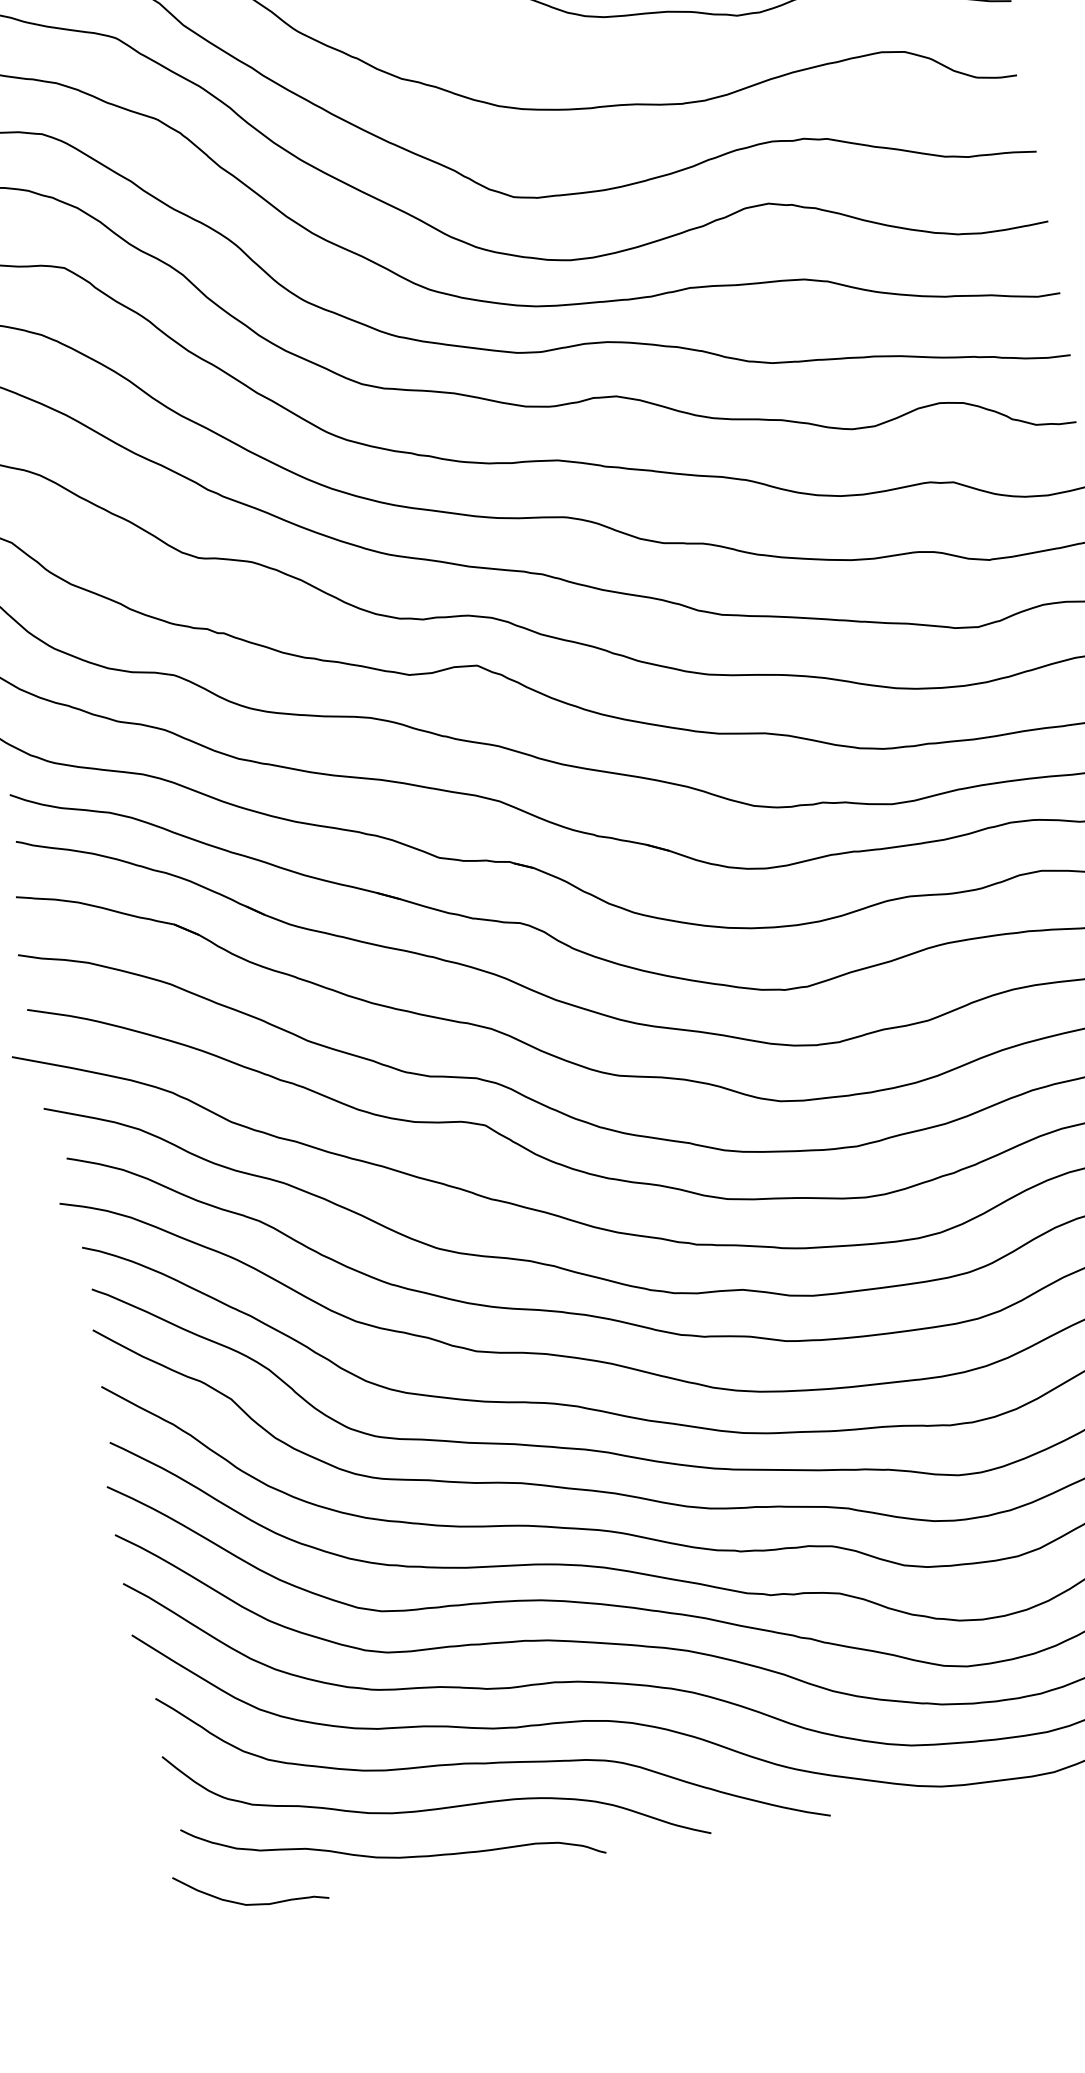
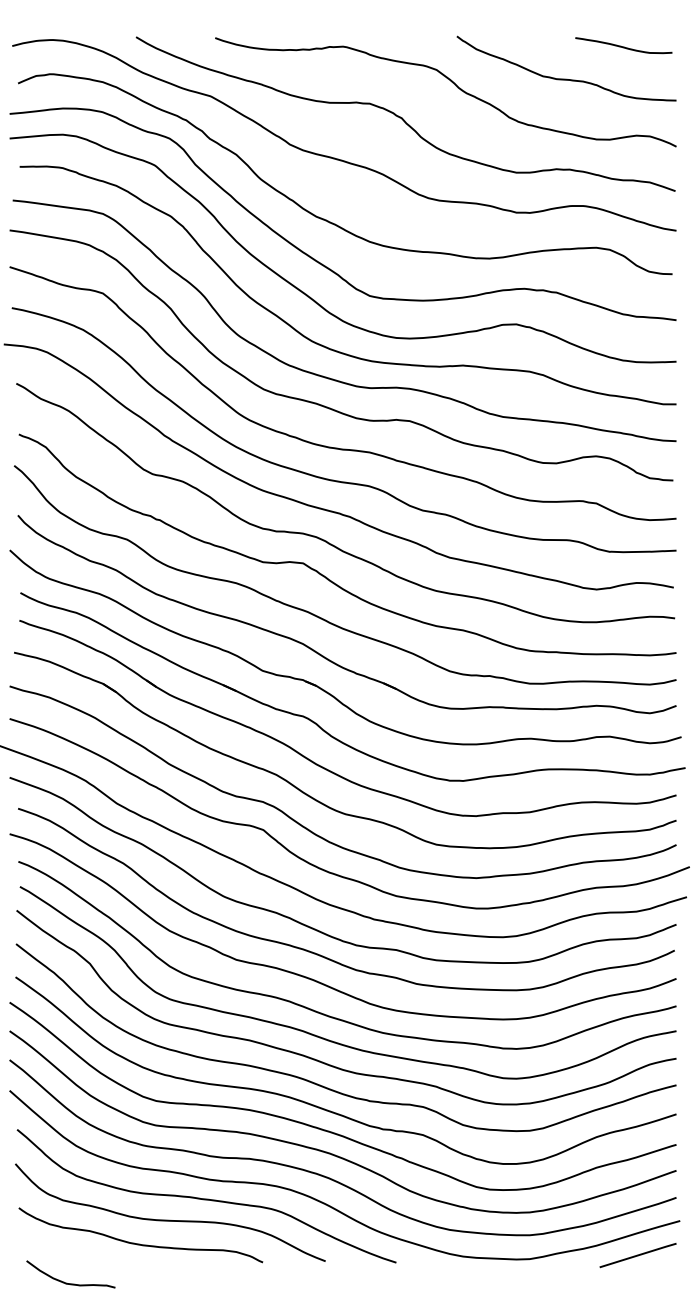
curve: (245, 1902) -> (66, 1282), moved

